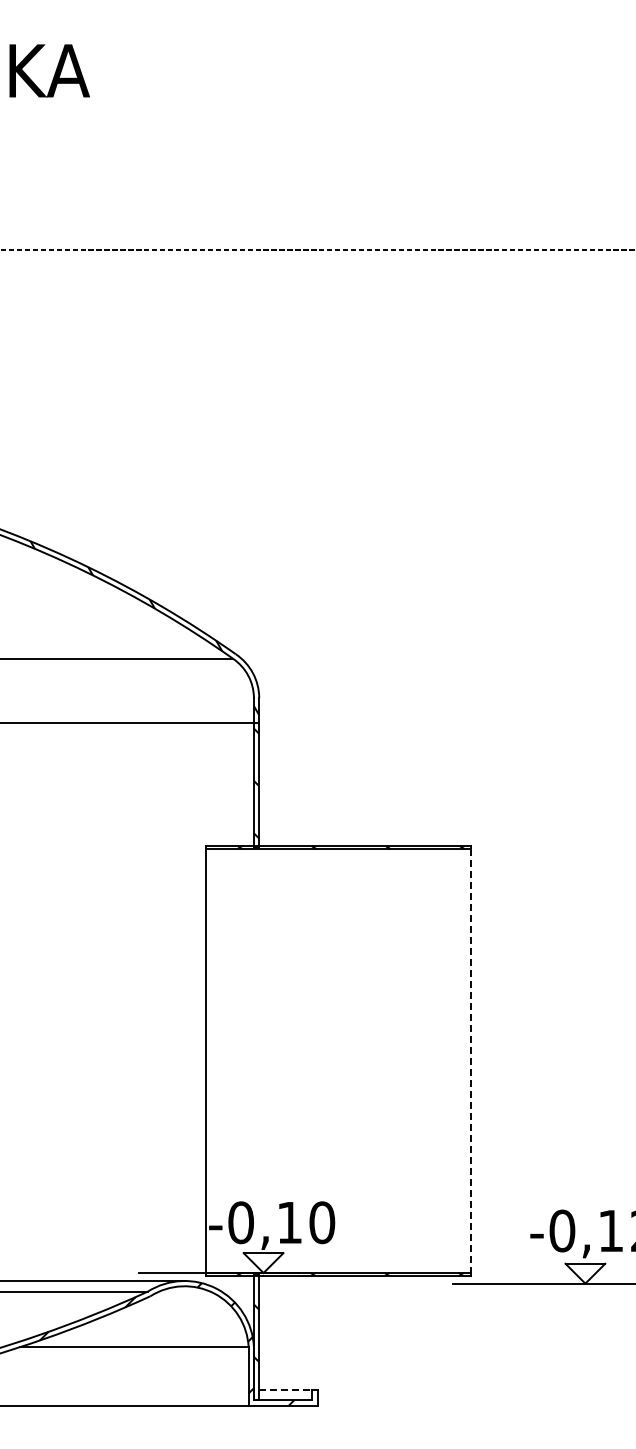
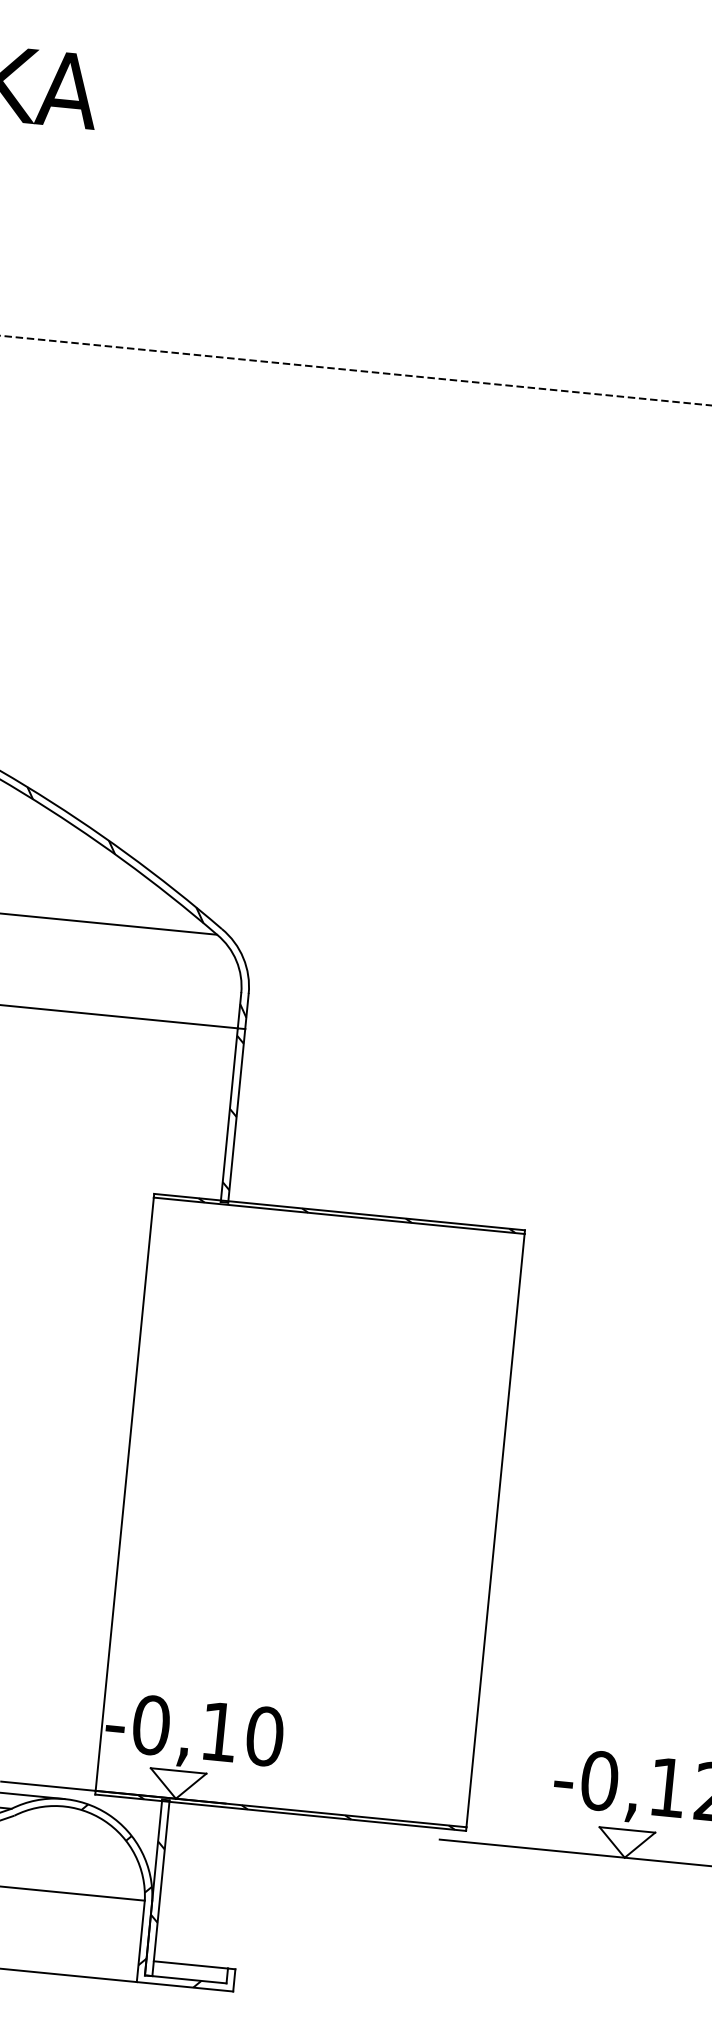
line: (471, 1061) -> (495, 1531), dashed -> solid
line: (286, 1389) -> (191, 1964), dashed -> solid

